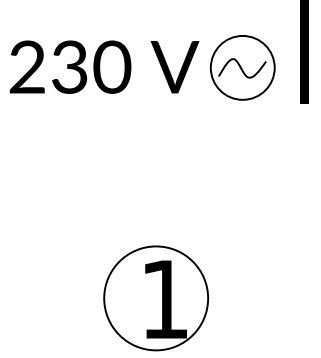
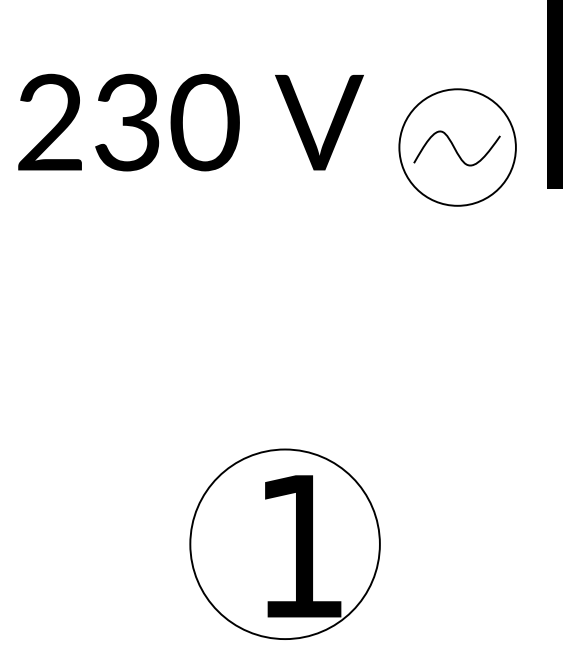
part: (242, 67) -> (457, 146), moved

